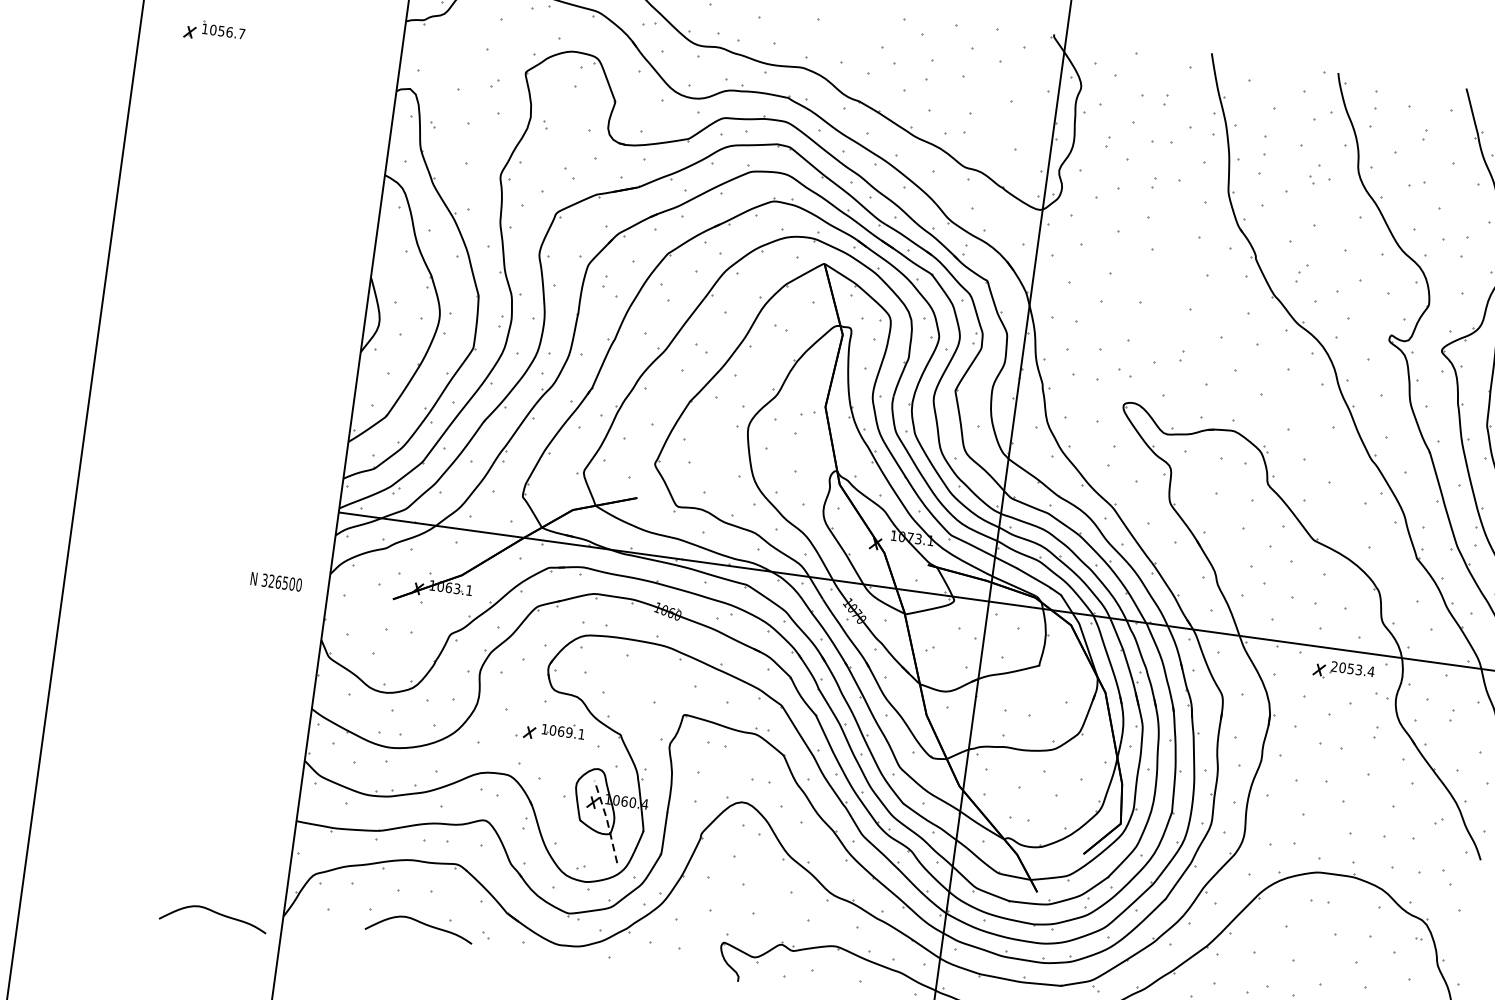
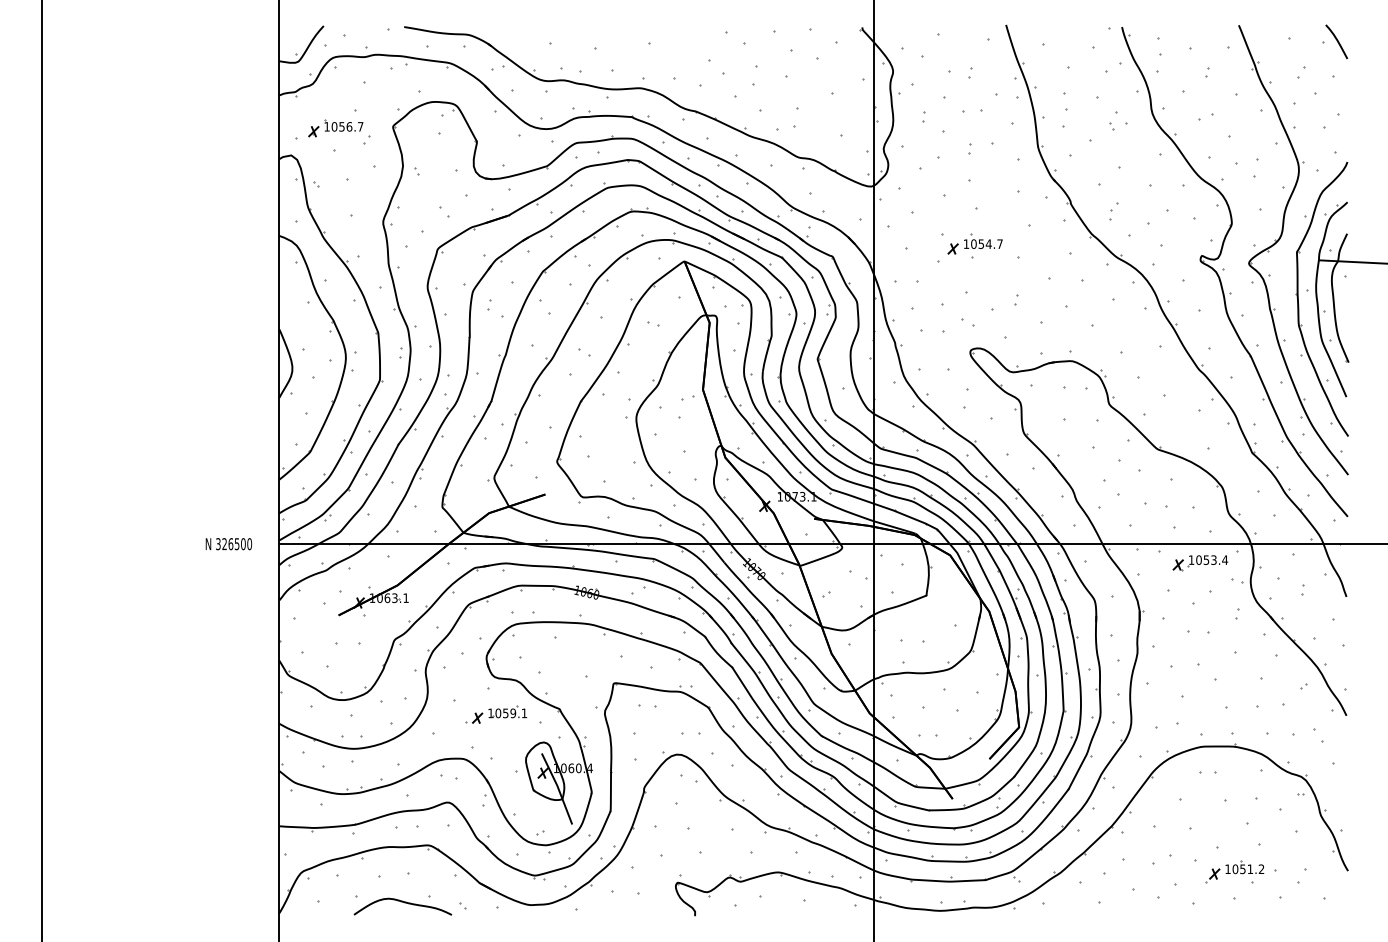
part: (214, 32) -> (335, 128), moved
part: (1144, 287) -> (974, 243), added
text: (275, 582) -> (228, 544), moved
text: (1333, 665) -> (1190, 559), 2053.4 -> 1053.4
text: (560, 731) -> (505, 713), 1069.1 -> 1059.1
line: (606, 820) -> (557, 787), dashed -> solid
curve: (215, 914) -> (218, 919), removed

